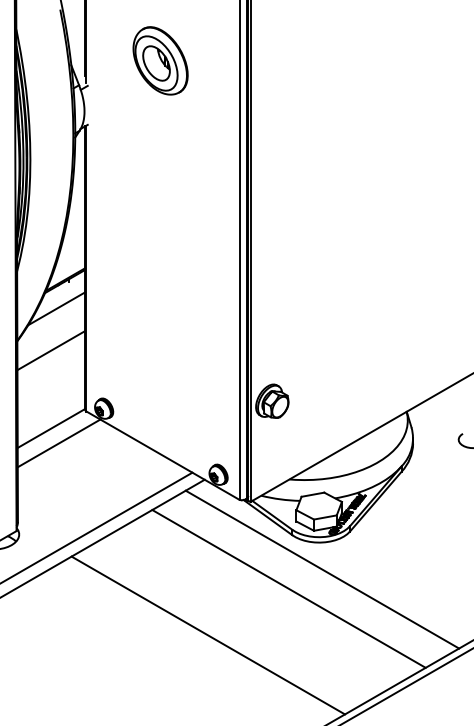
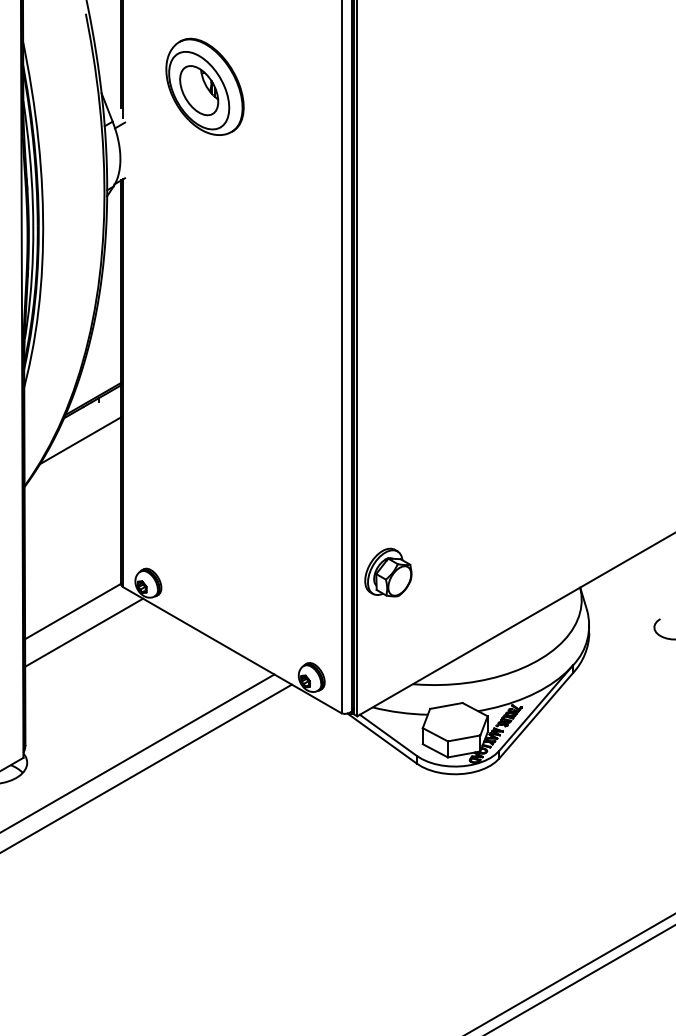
part: (160, 60) -> (204, 86), moved
line: (50, 350) -> (72, 500), removed
line: (322, 569) -> (459, 812), removed
line: (289, 588) -> (412, 839), removed
line: (208, 635) -> (297, 906), removed

